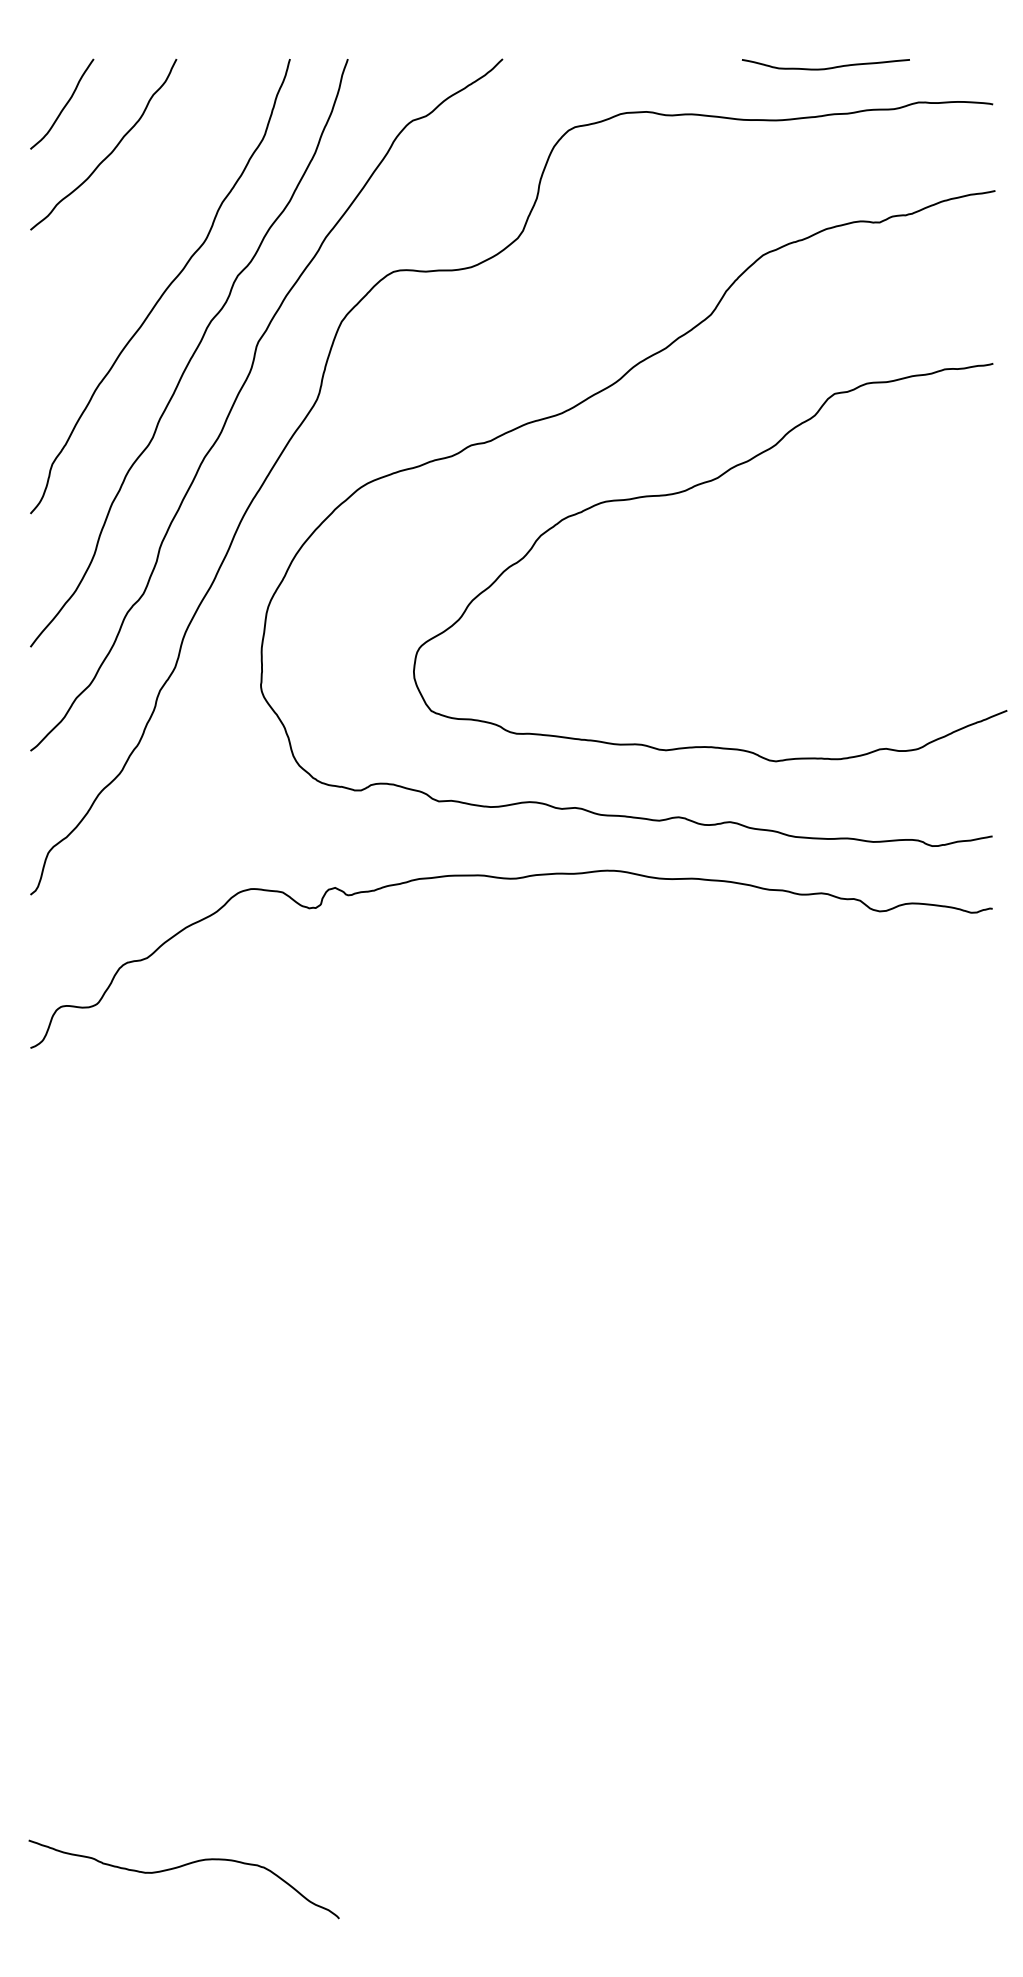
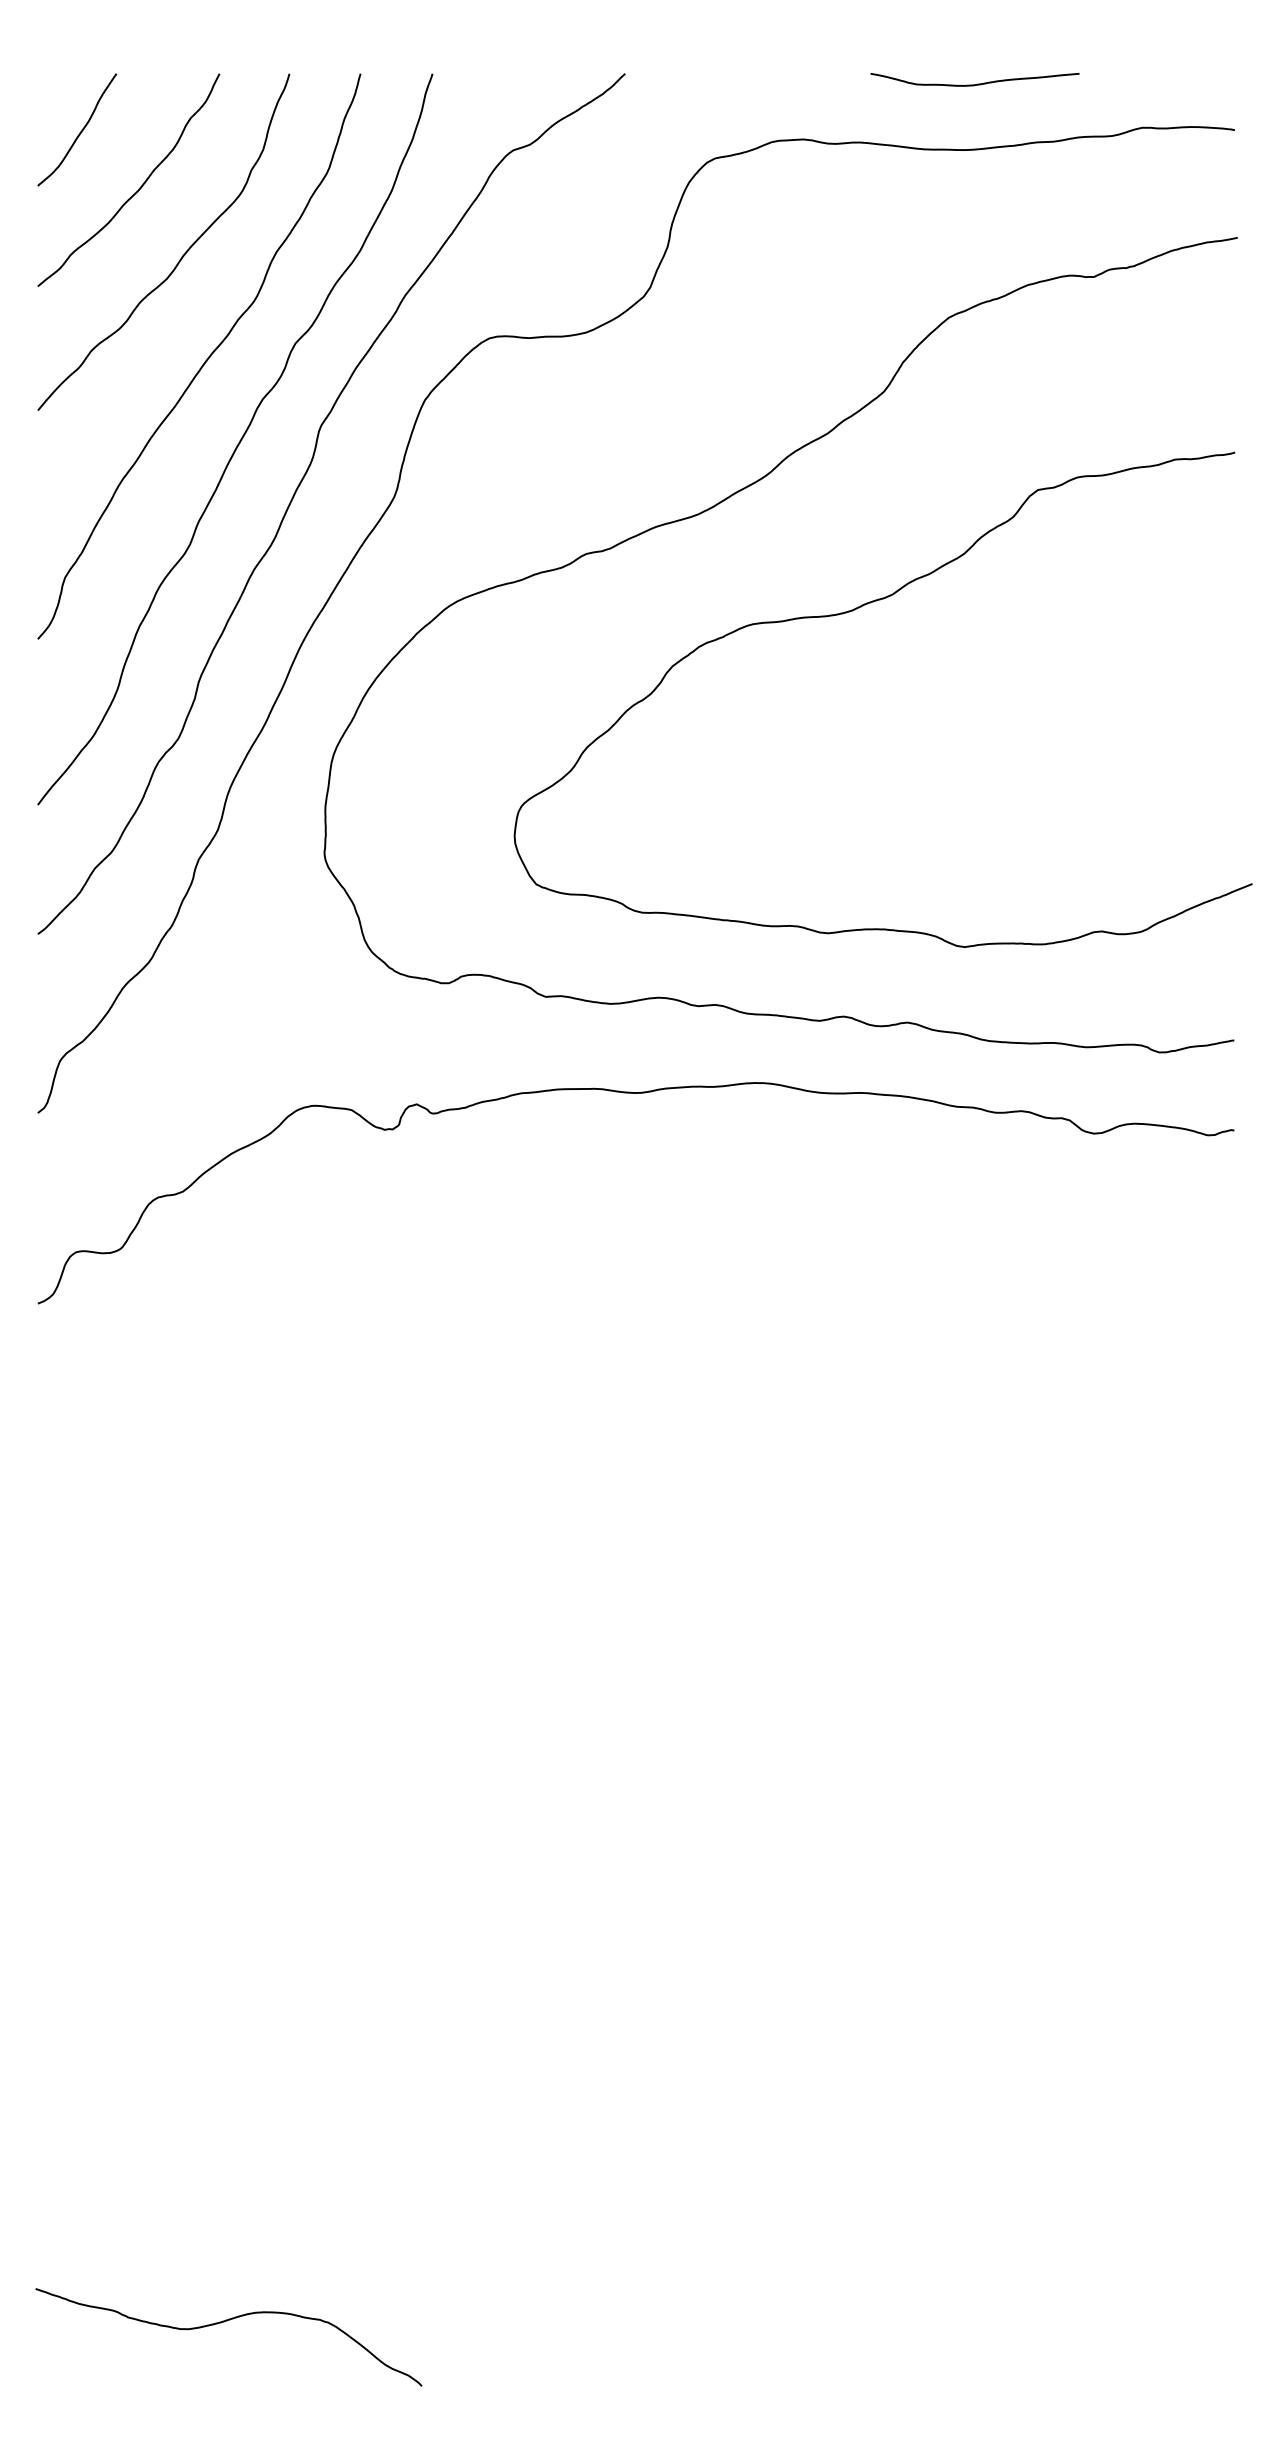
curve: (827, 67) -> (977, 83), moved
curve: (145, 206) -> (181, 256), added

